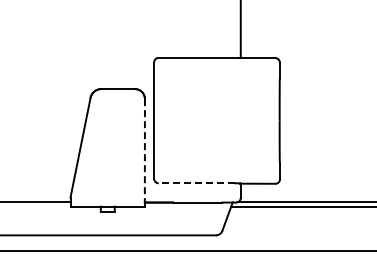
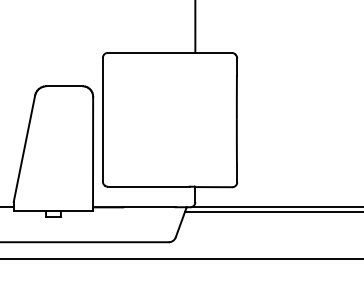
line: (144, 151) -> (92, 152), dashed -> solid
line: (196, 183) -> (148, 186), dashed -> solid

